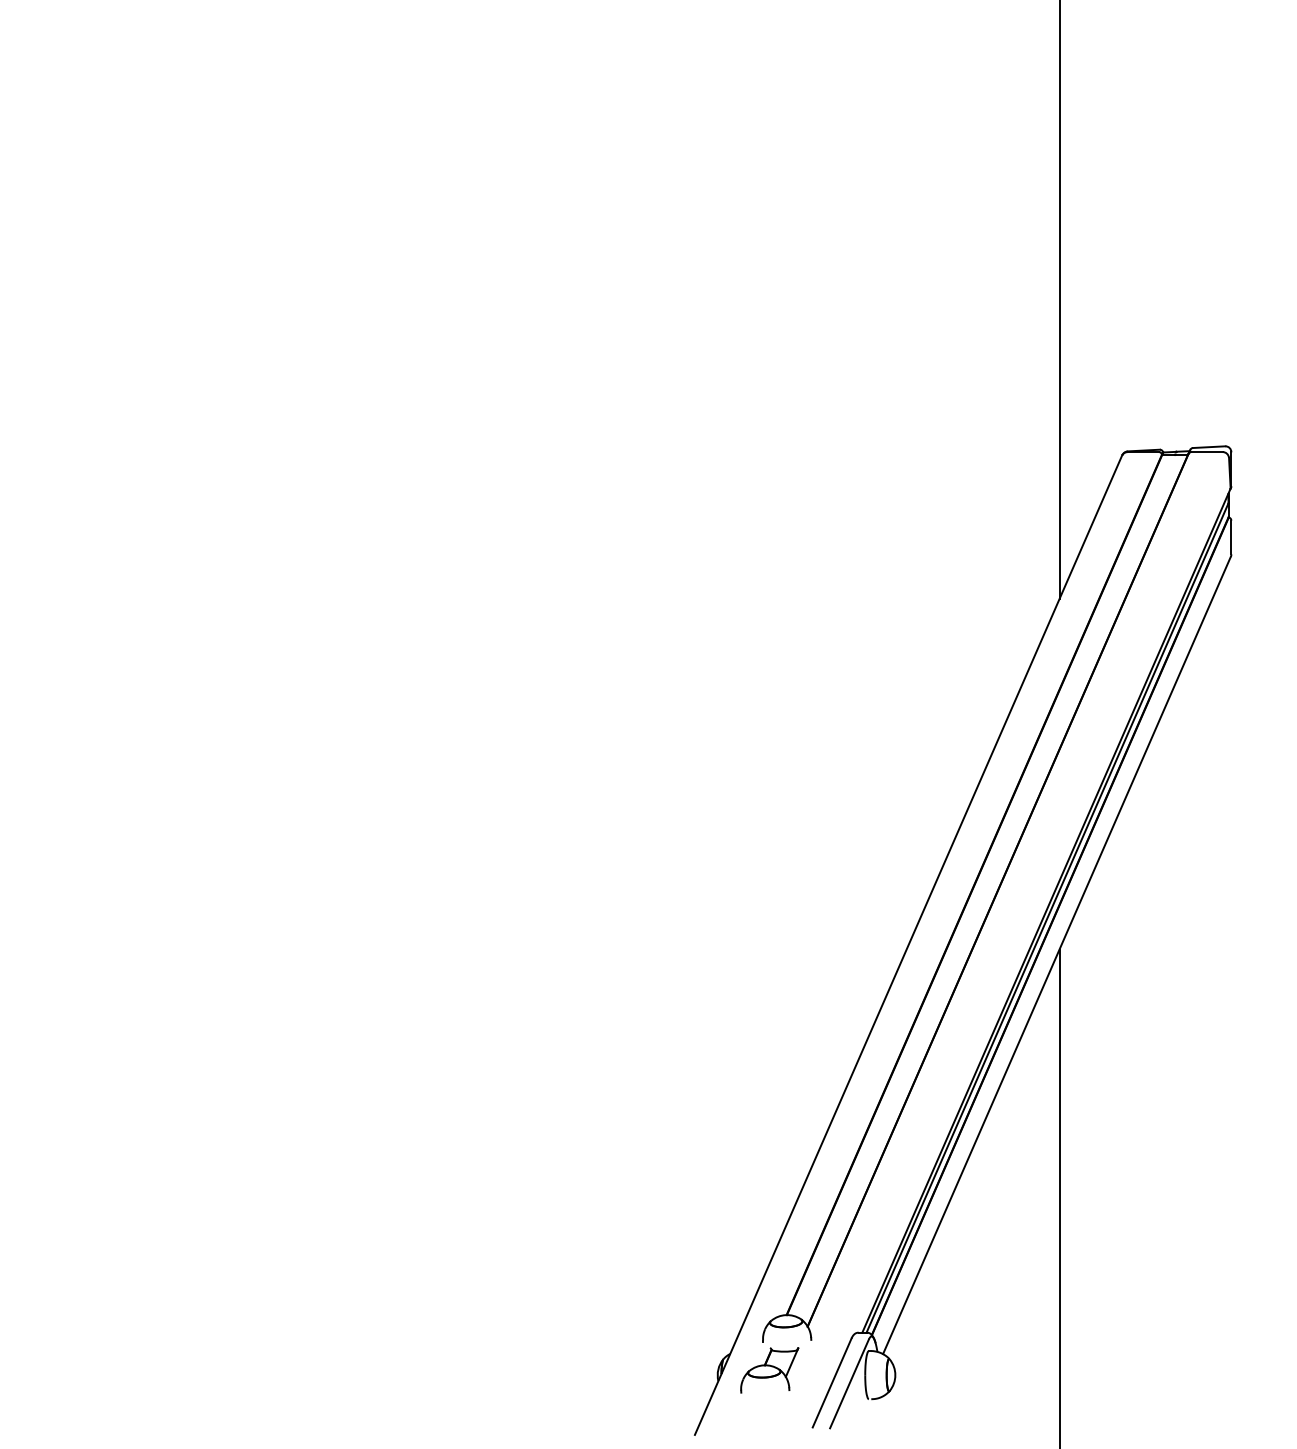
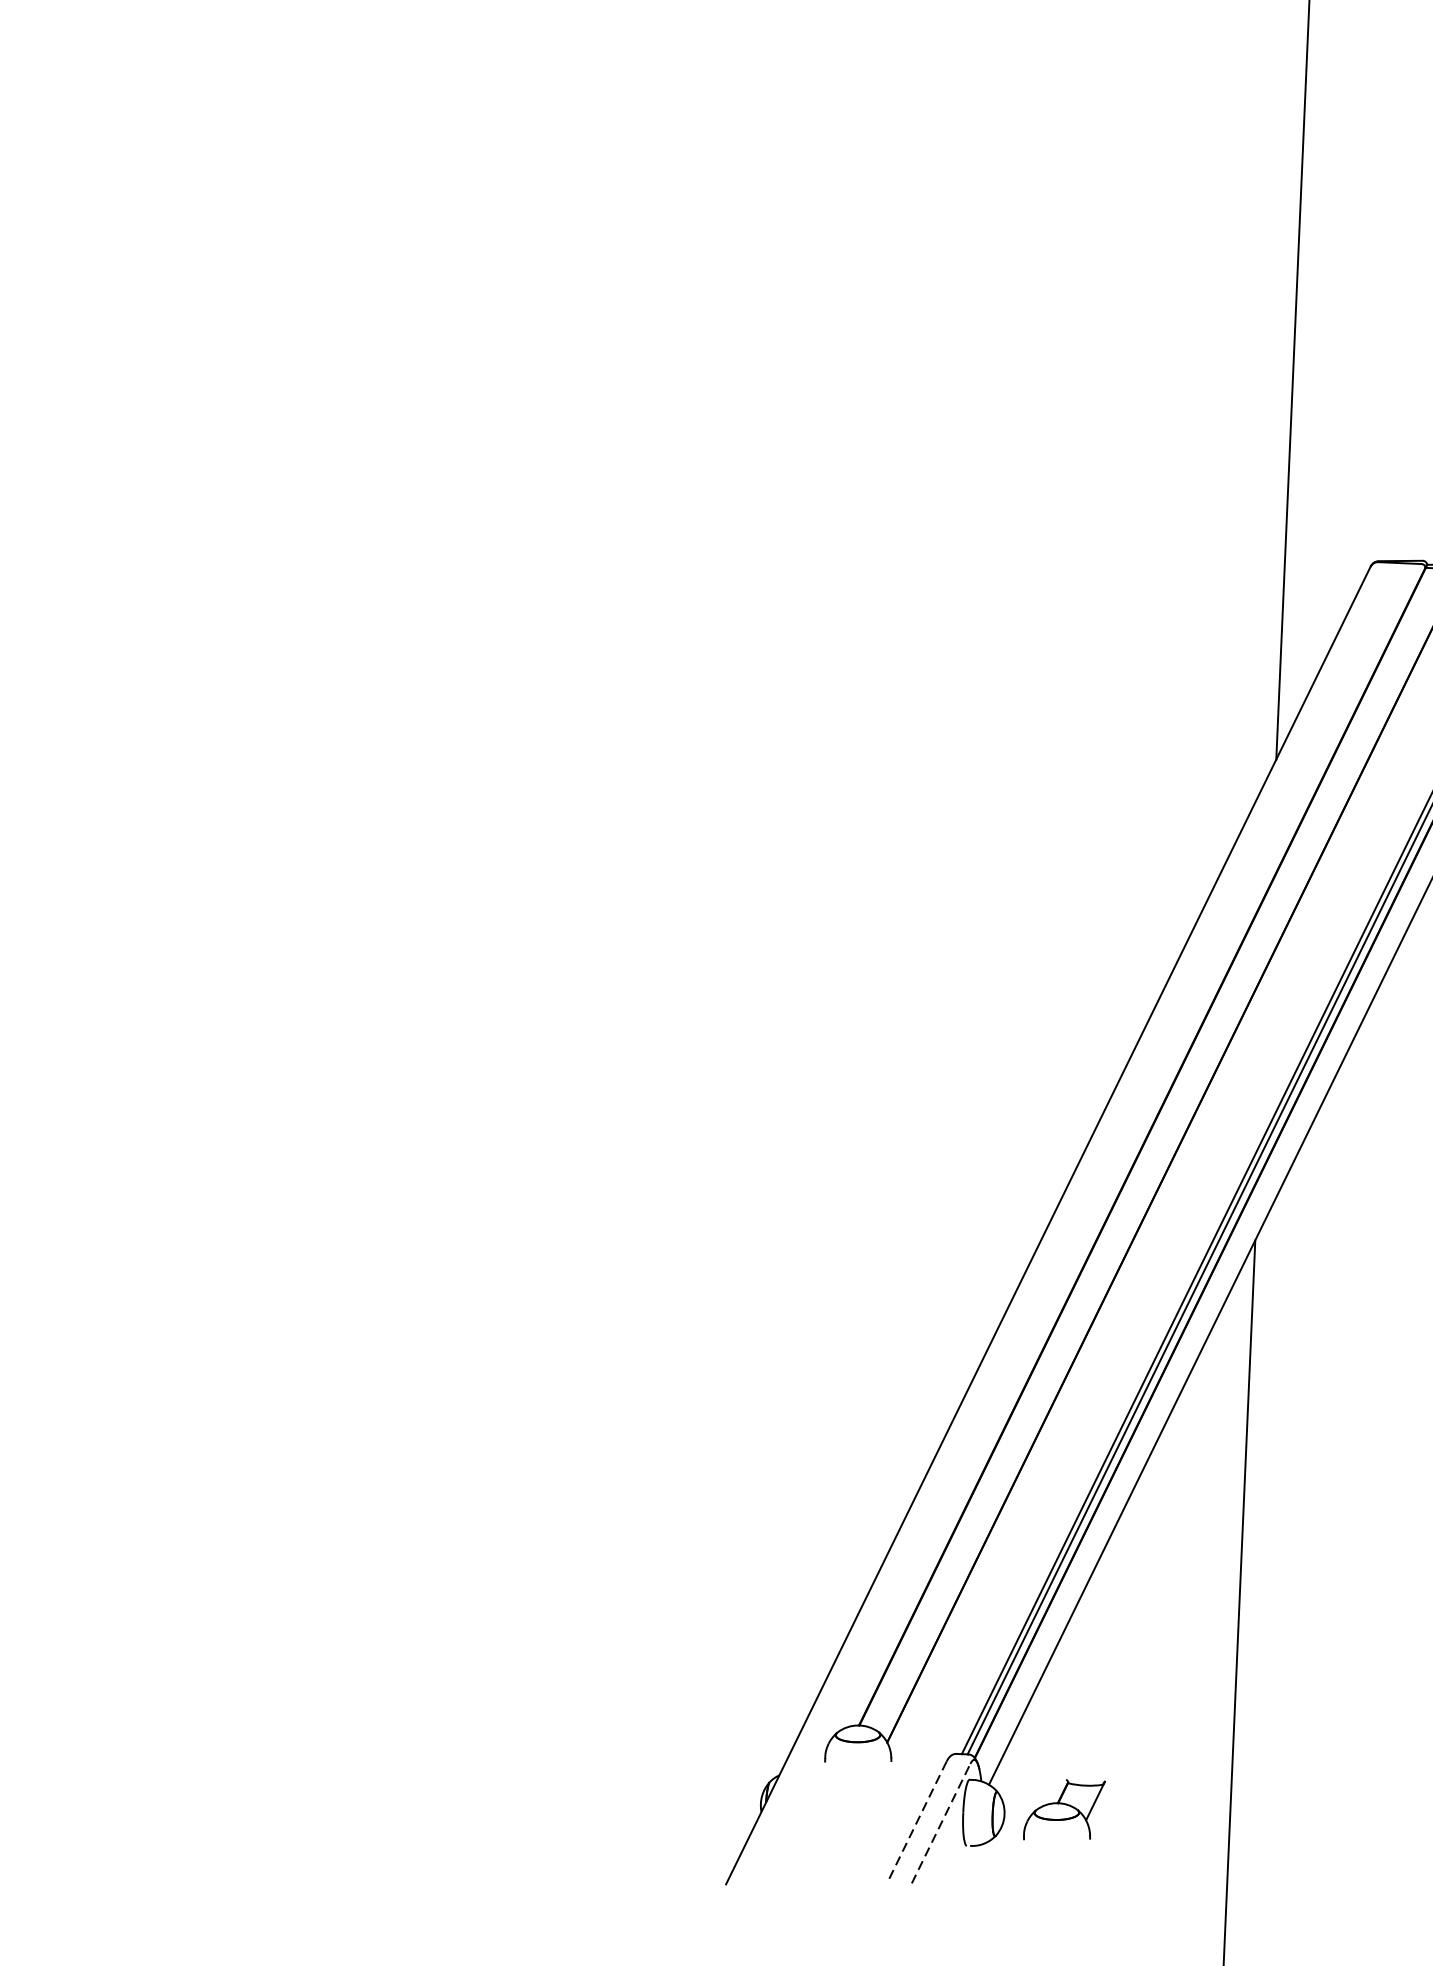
part: (769, 1370) -> (1064, 1810), moved
line: (831, 1383) -> (916, 1822), solid -> dashed
line: (849, 1383) -> (941, 1823), solid -> dashed

